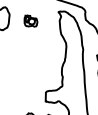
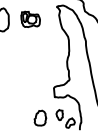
part: (30, 20) -> (30, 18), size x1.43

